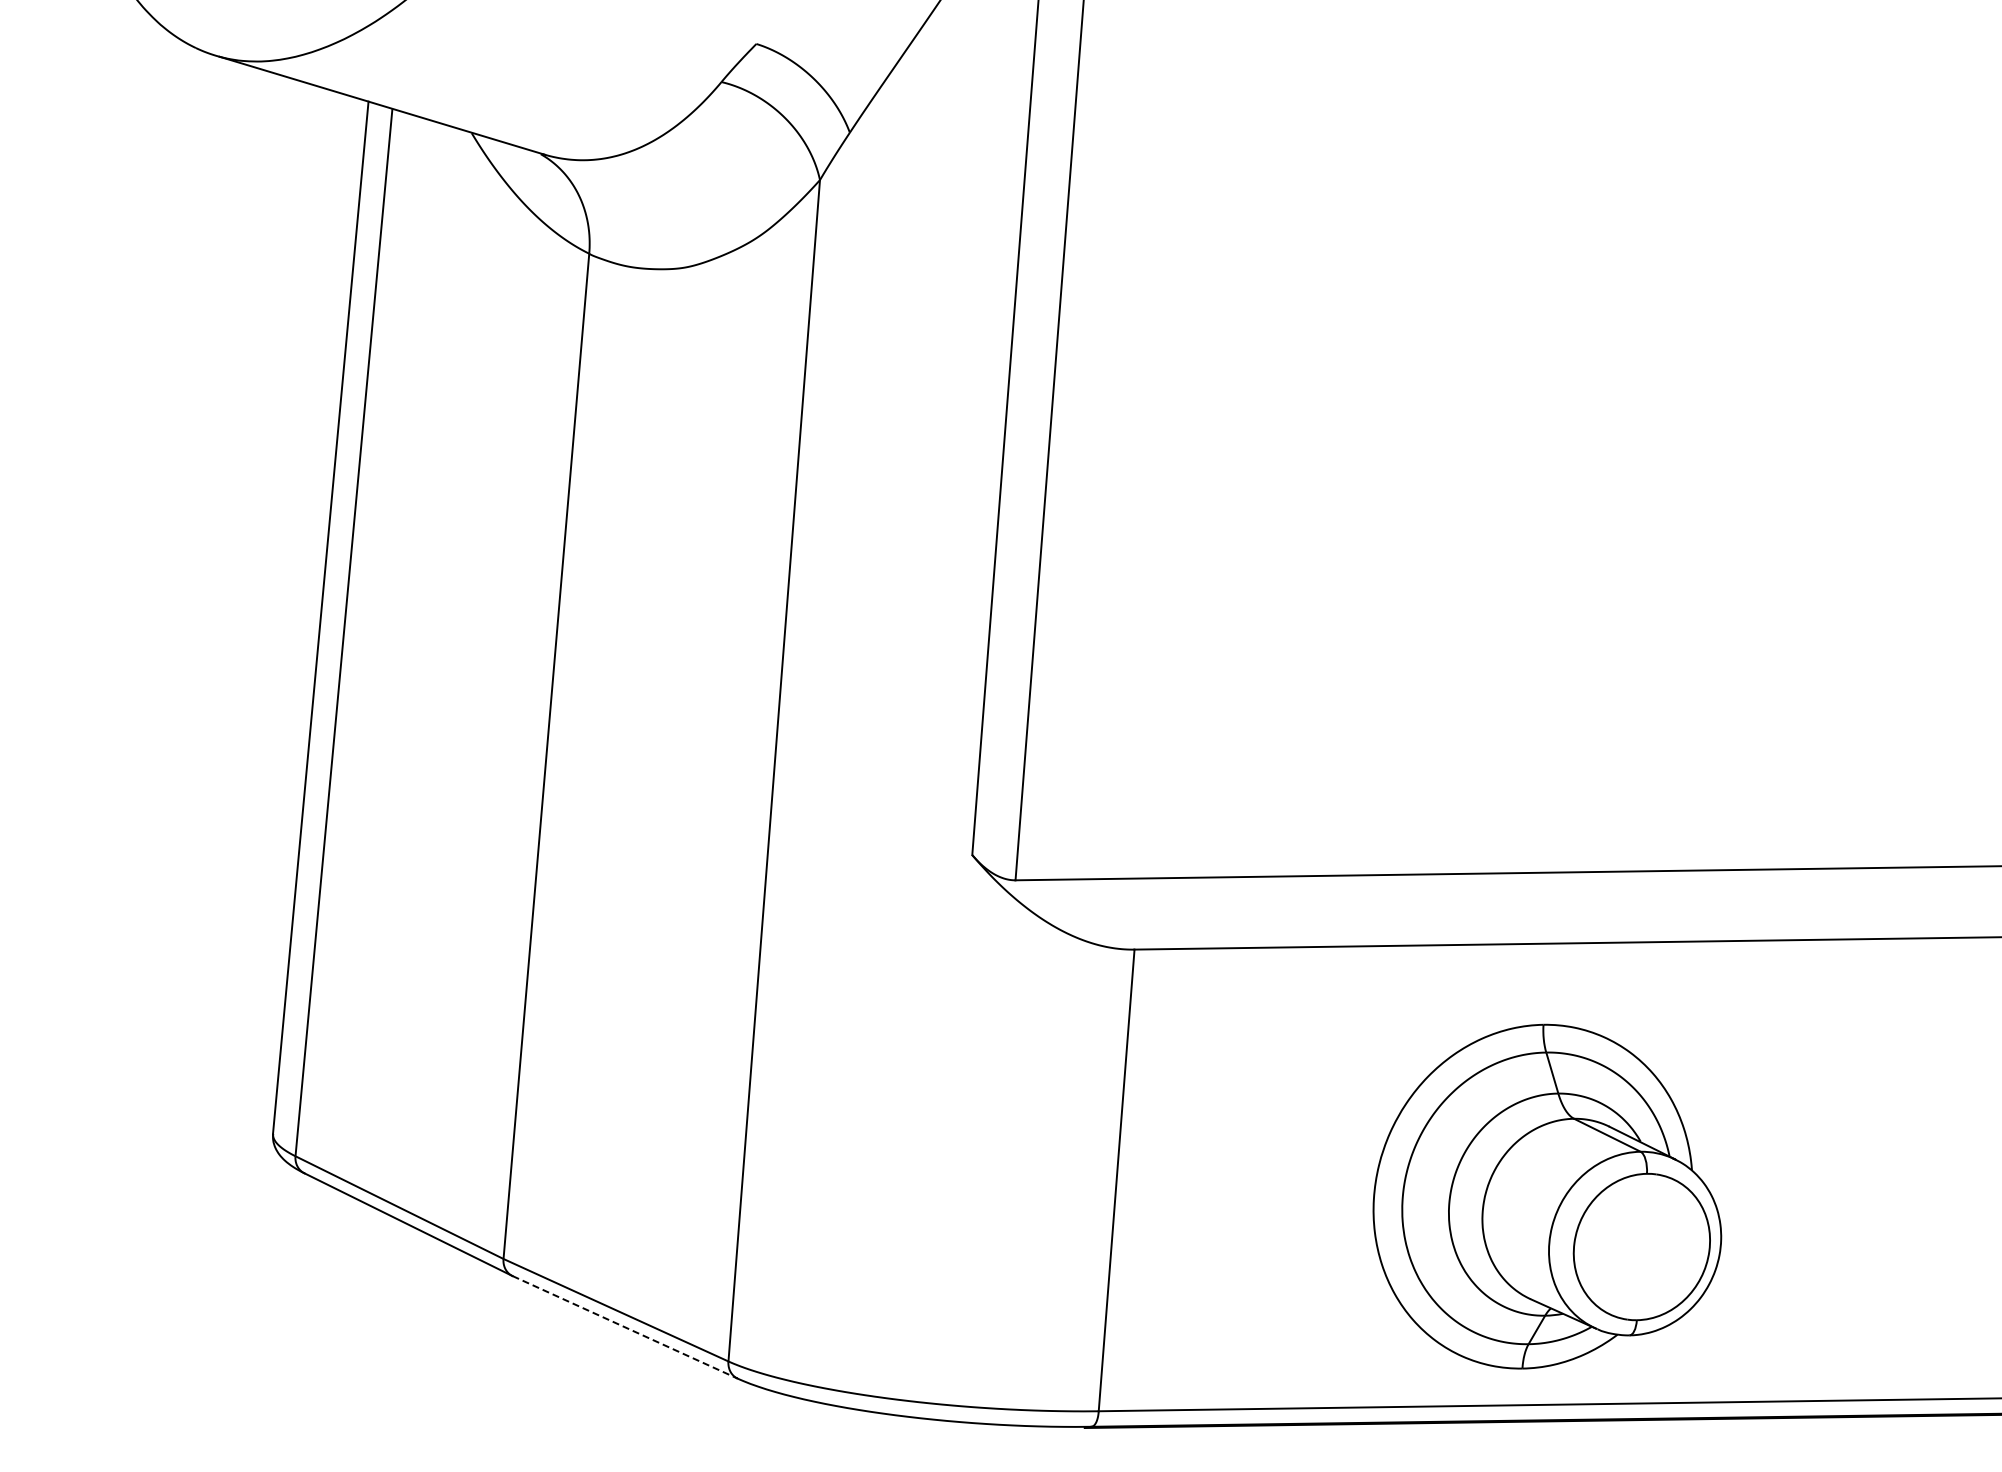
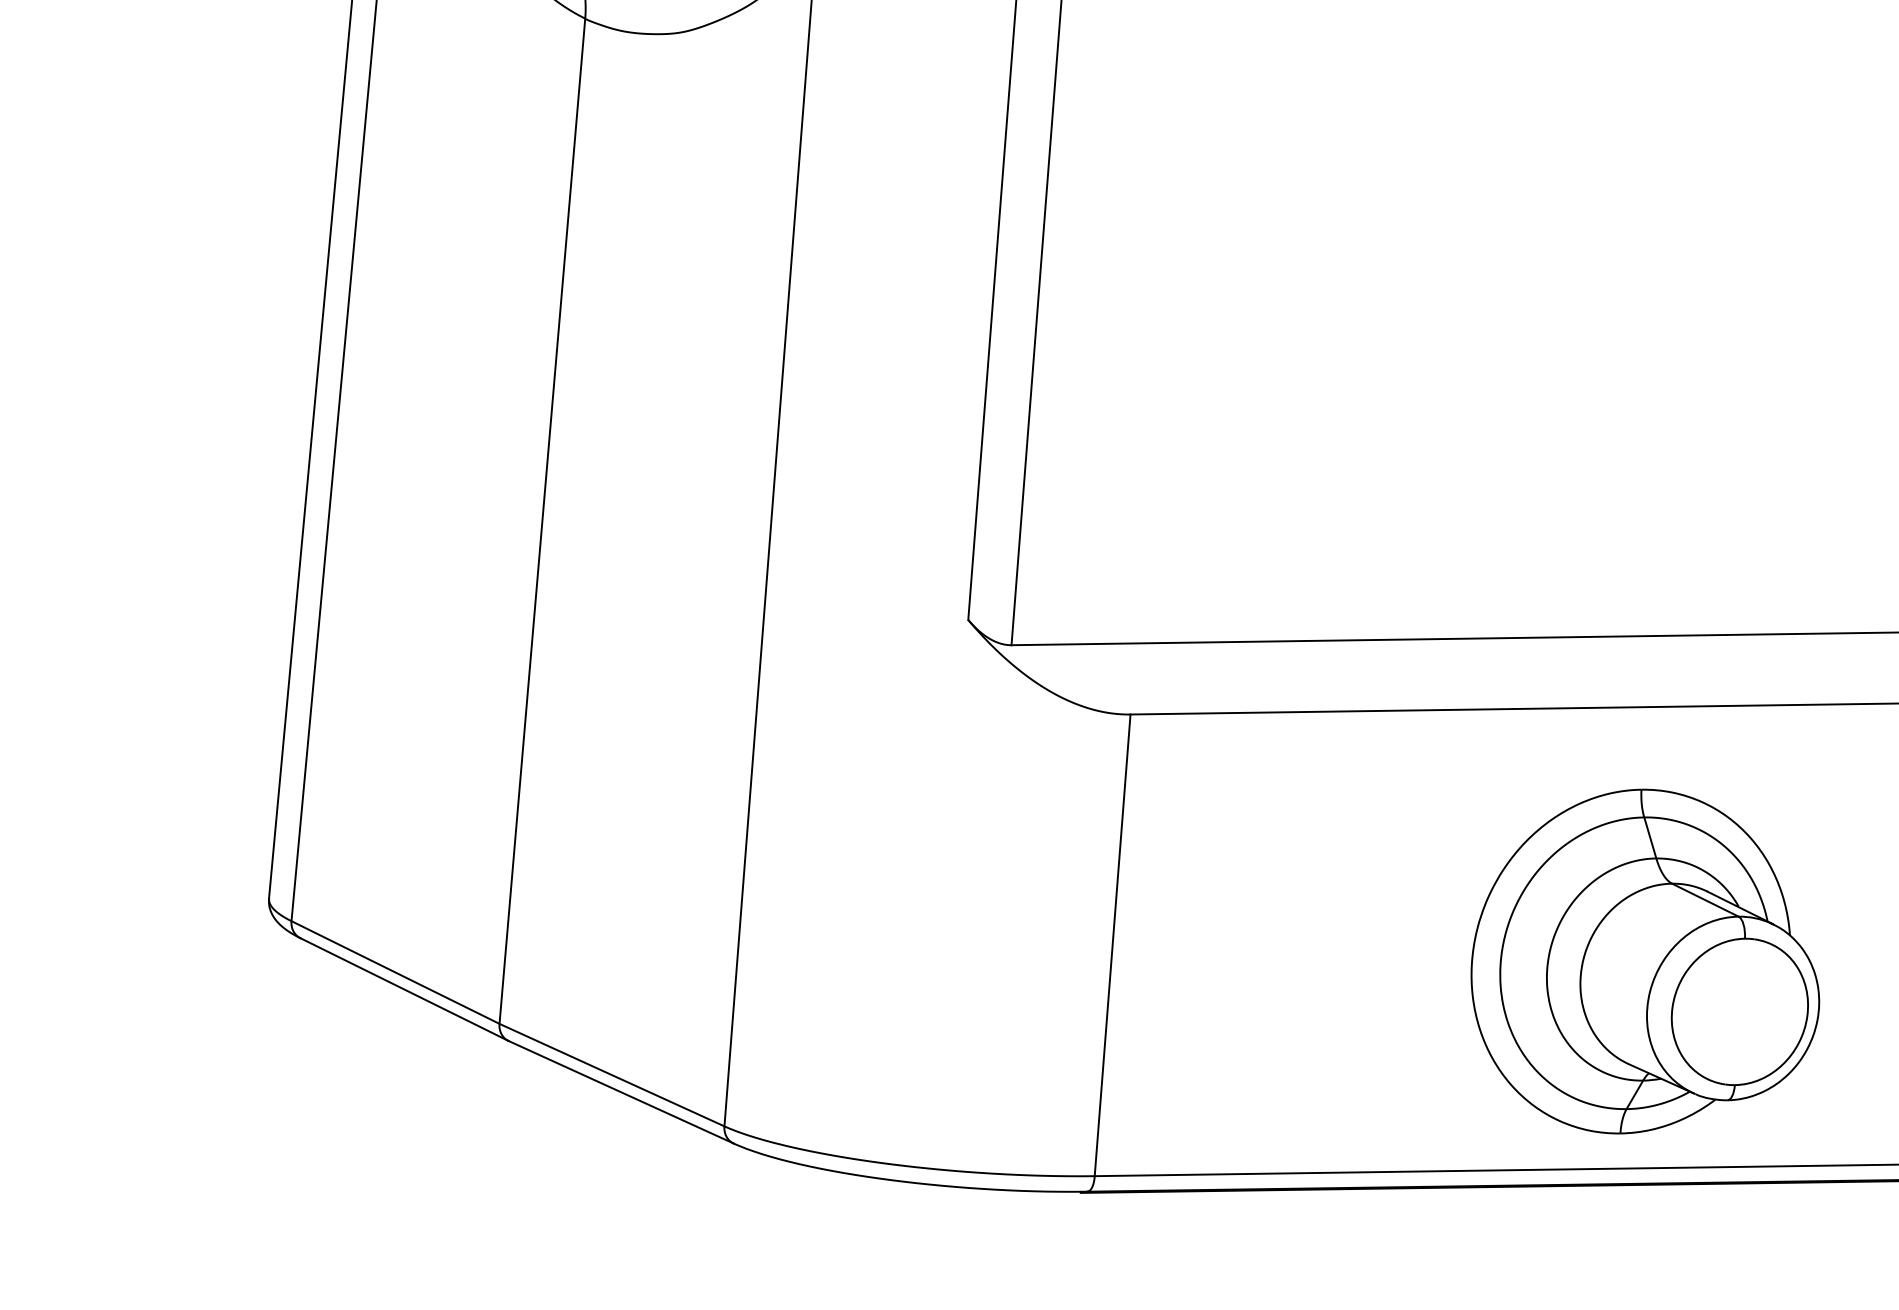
part: (1547, 1196) -> (1645, 961), moved
line: (625, 1327) -> (621, 1092), dashed -> solid

